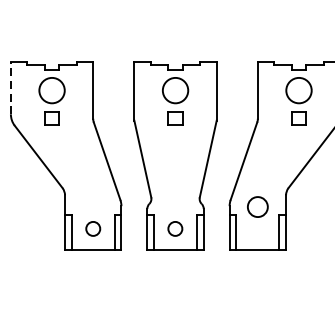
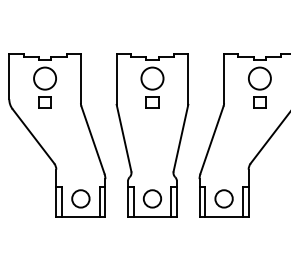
line: (11, 88) -> (9, 76), dashed -> solid
circle: (257, 206) -> (223, 198), moved
circle: (92, 228) -> (80, 198), size x1.43
circle: (174, 228) -> (151, 198), size x1.43

